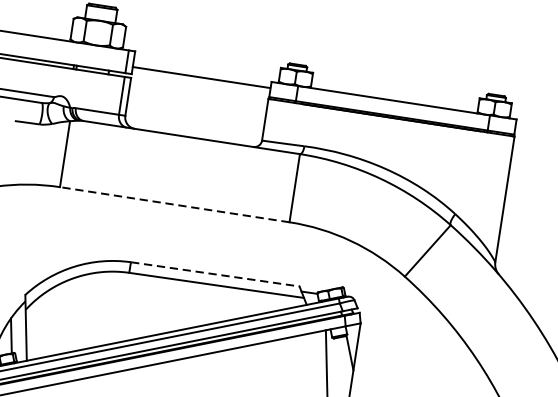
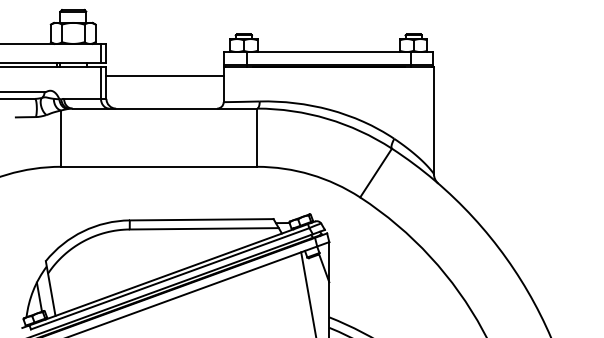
line: (200, 77) -> (164, 76), moved
line: (174, 204) -> (158, 166), dashed -> solid
line: (215, 274) -> (201, 219), dashed -> solid

